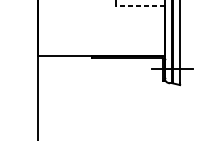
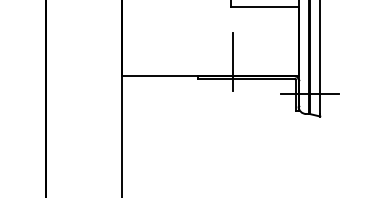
line: (140, 6) -> (264, 6), dashed -> solid
line: (117, 45) -> (233, 61), added

